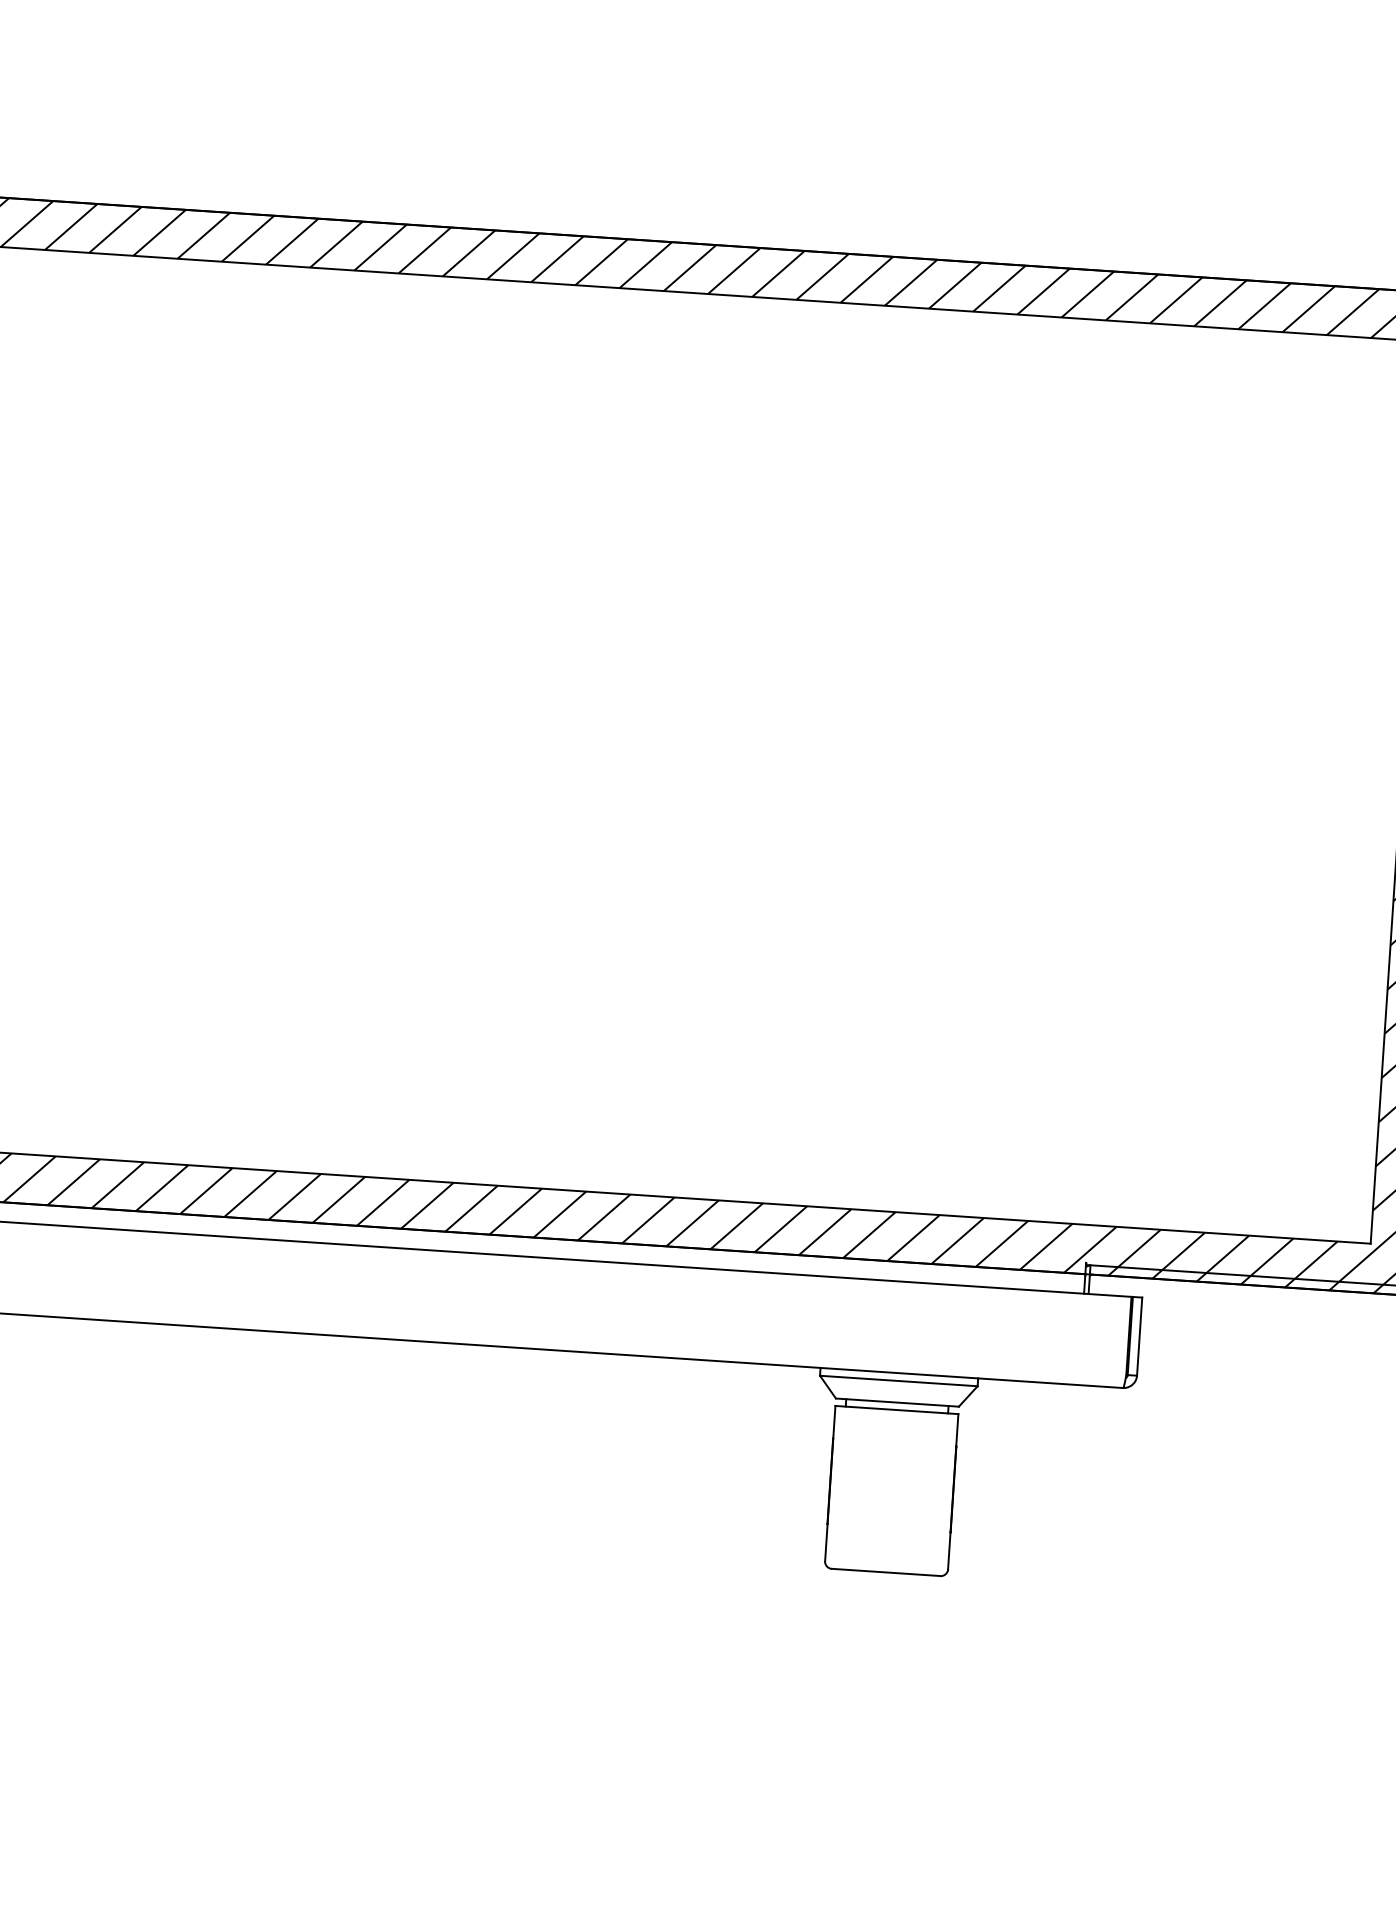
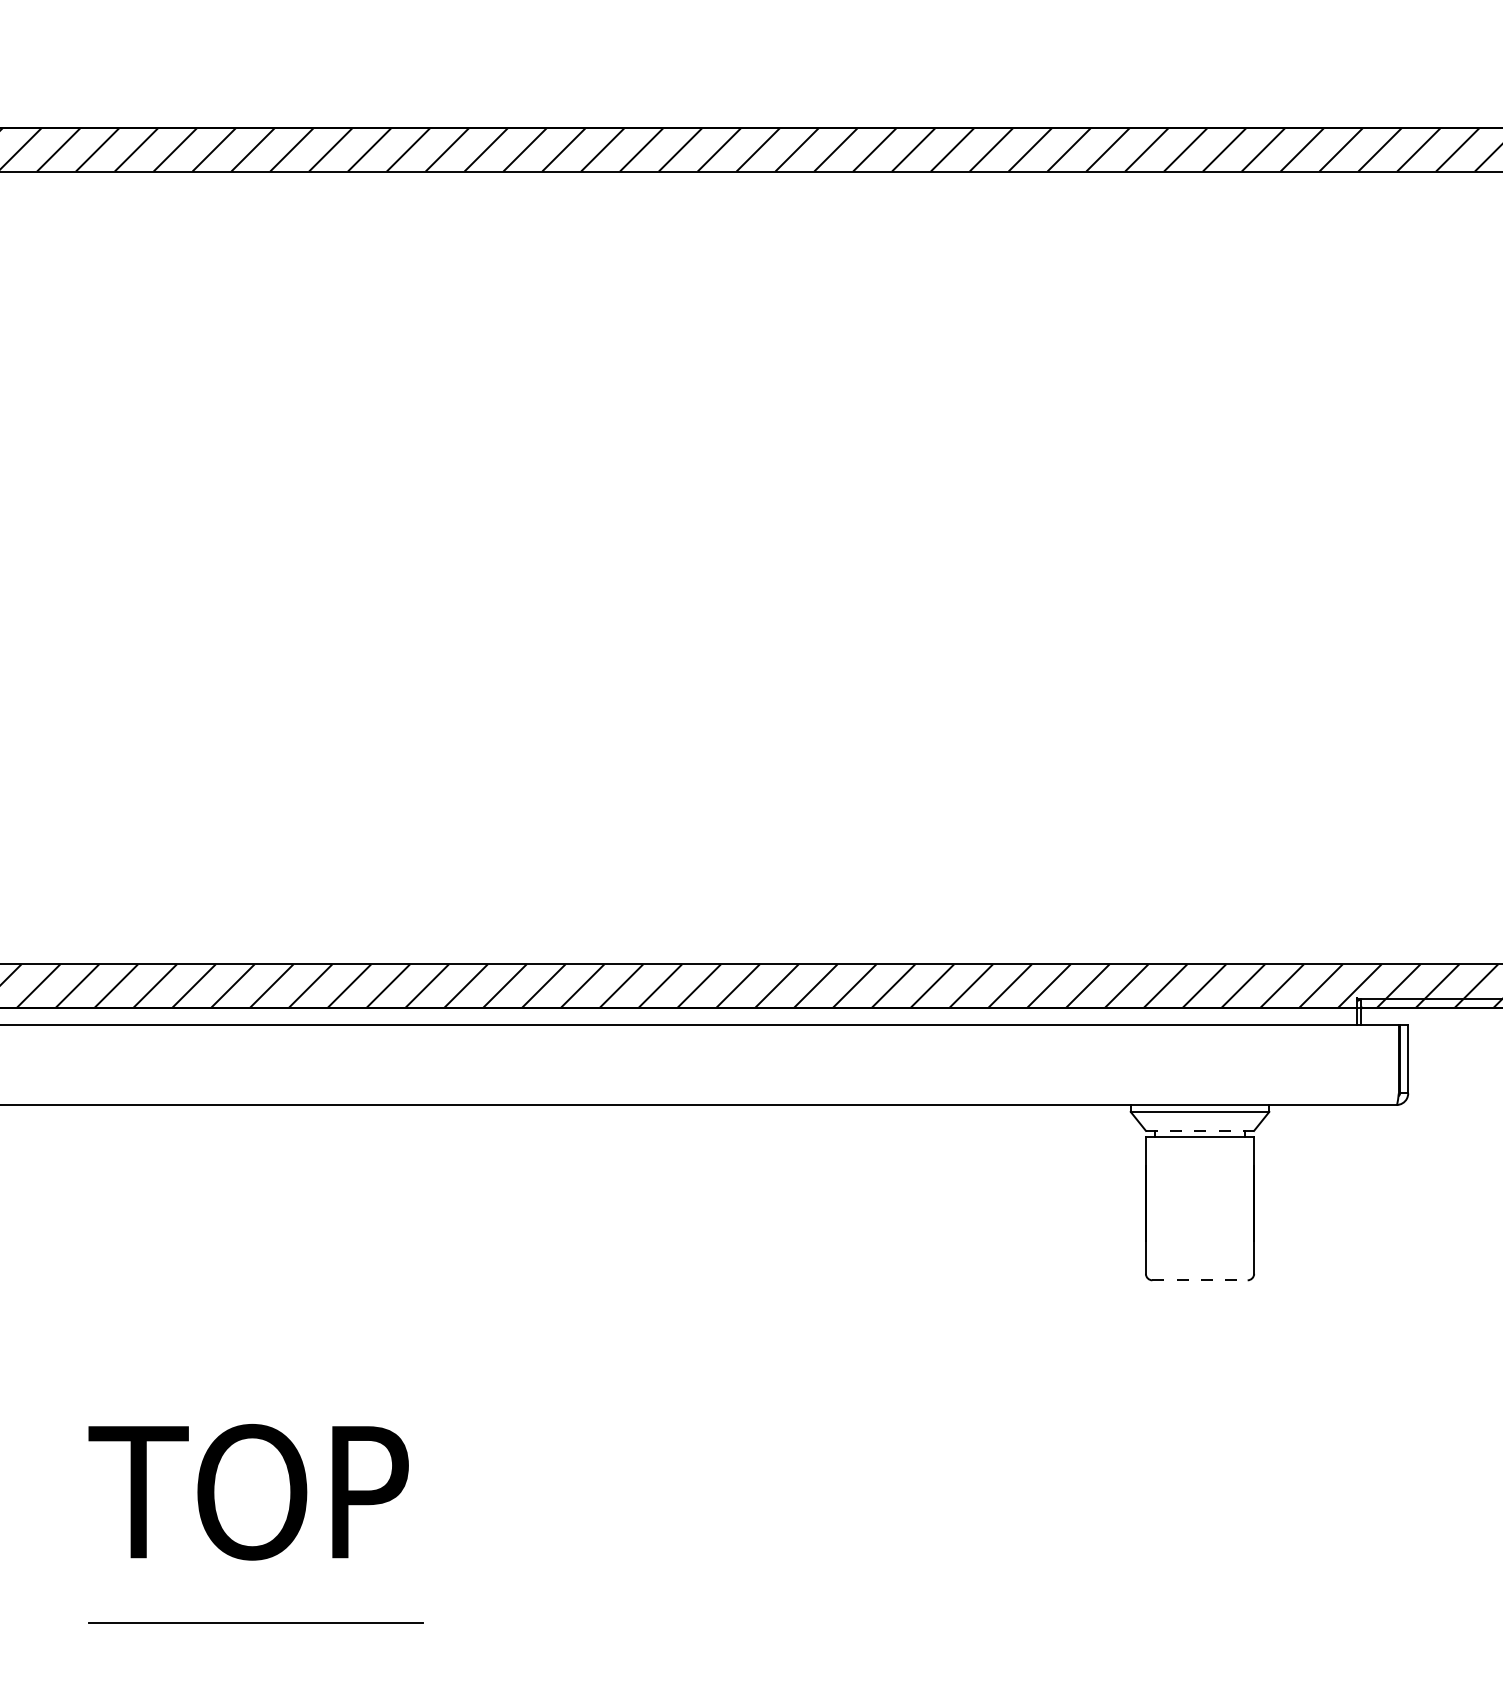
line: (897, 1402) -> (1200, 1130), solid -> dashed
line: (886, 1572) -> (1200, 1280), solid -> dashed

